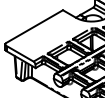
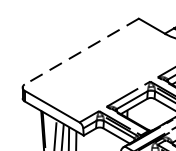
line: (34, 26) -> (81, 51), solid -> dashed

